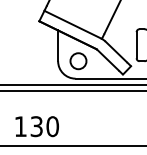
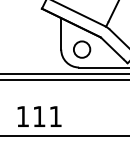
text: (44, 126) -> (47, 116), 130 -> 111

